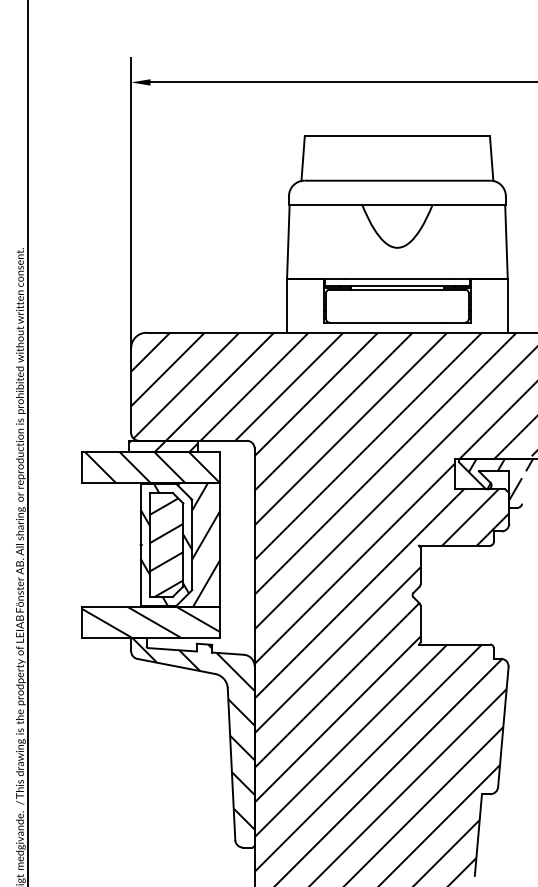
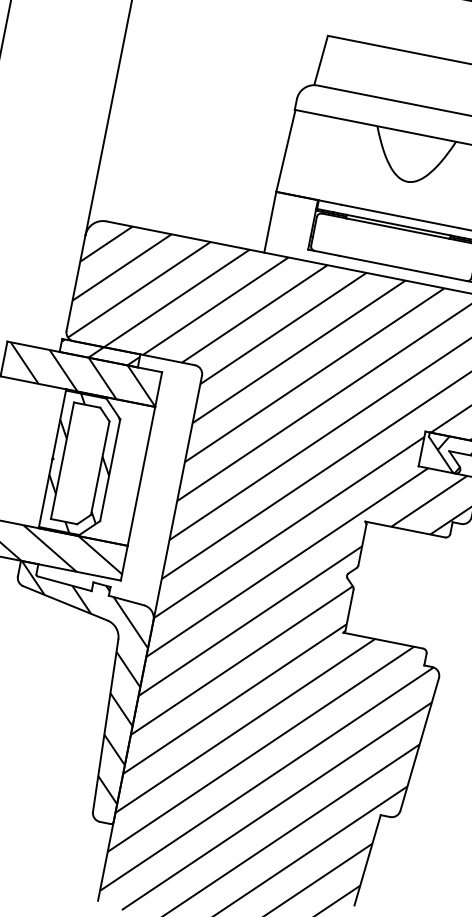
hatch: (184, 544) -> (101, 468), removed
hatch: (166, 547) -> (80, 467), removed

